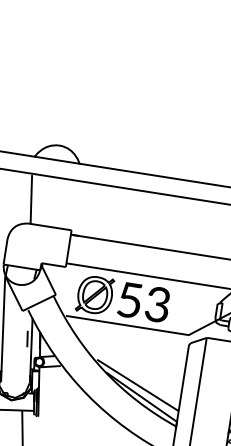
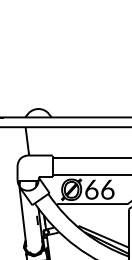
text: (143, 302) -> (99, 189), 53 -> 66

